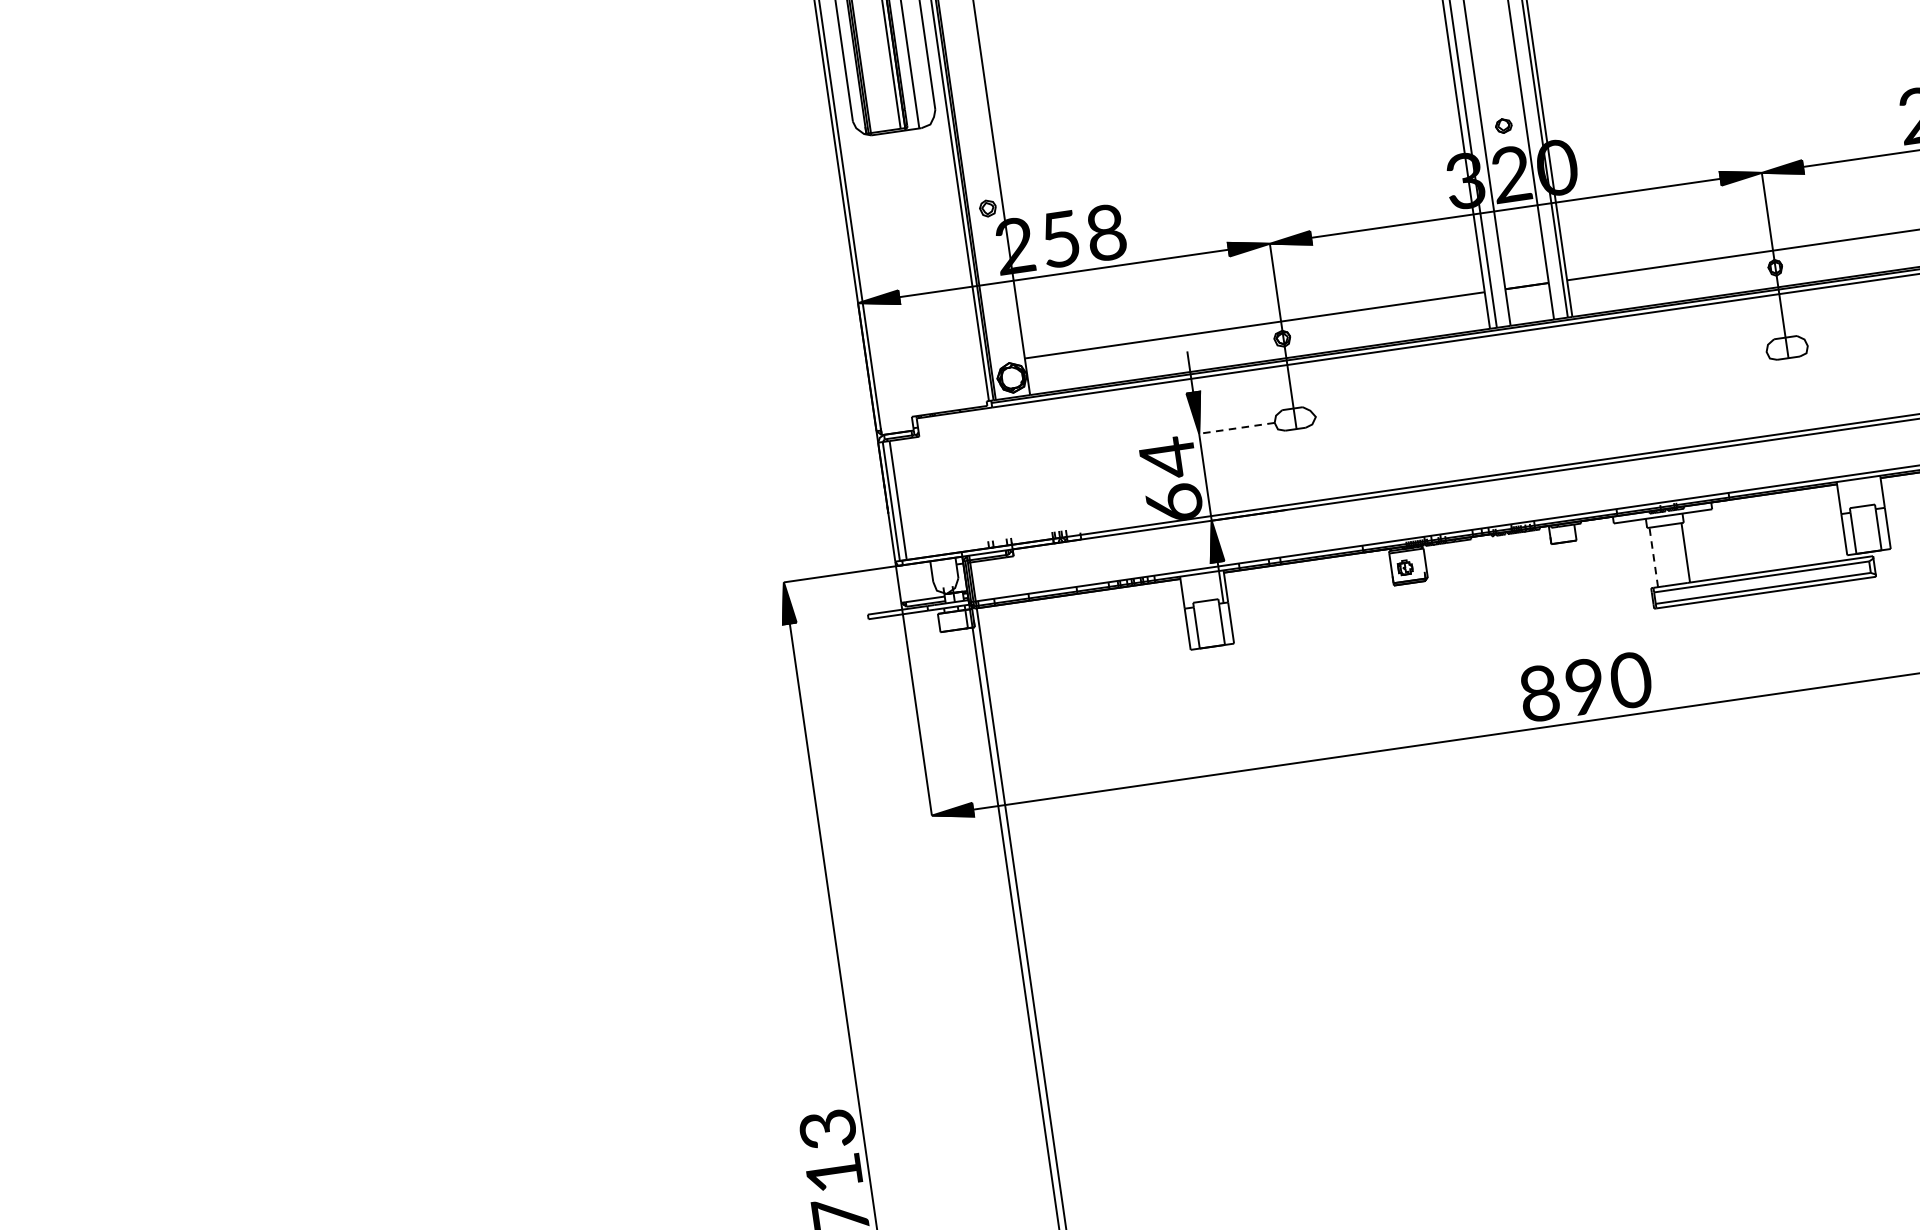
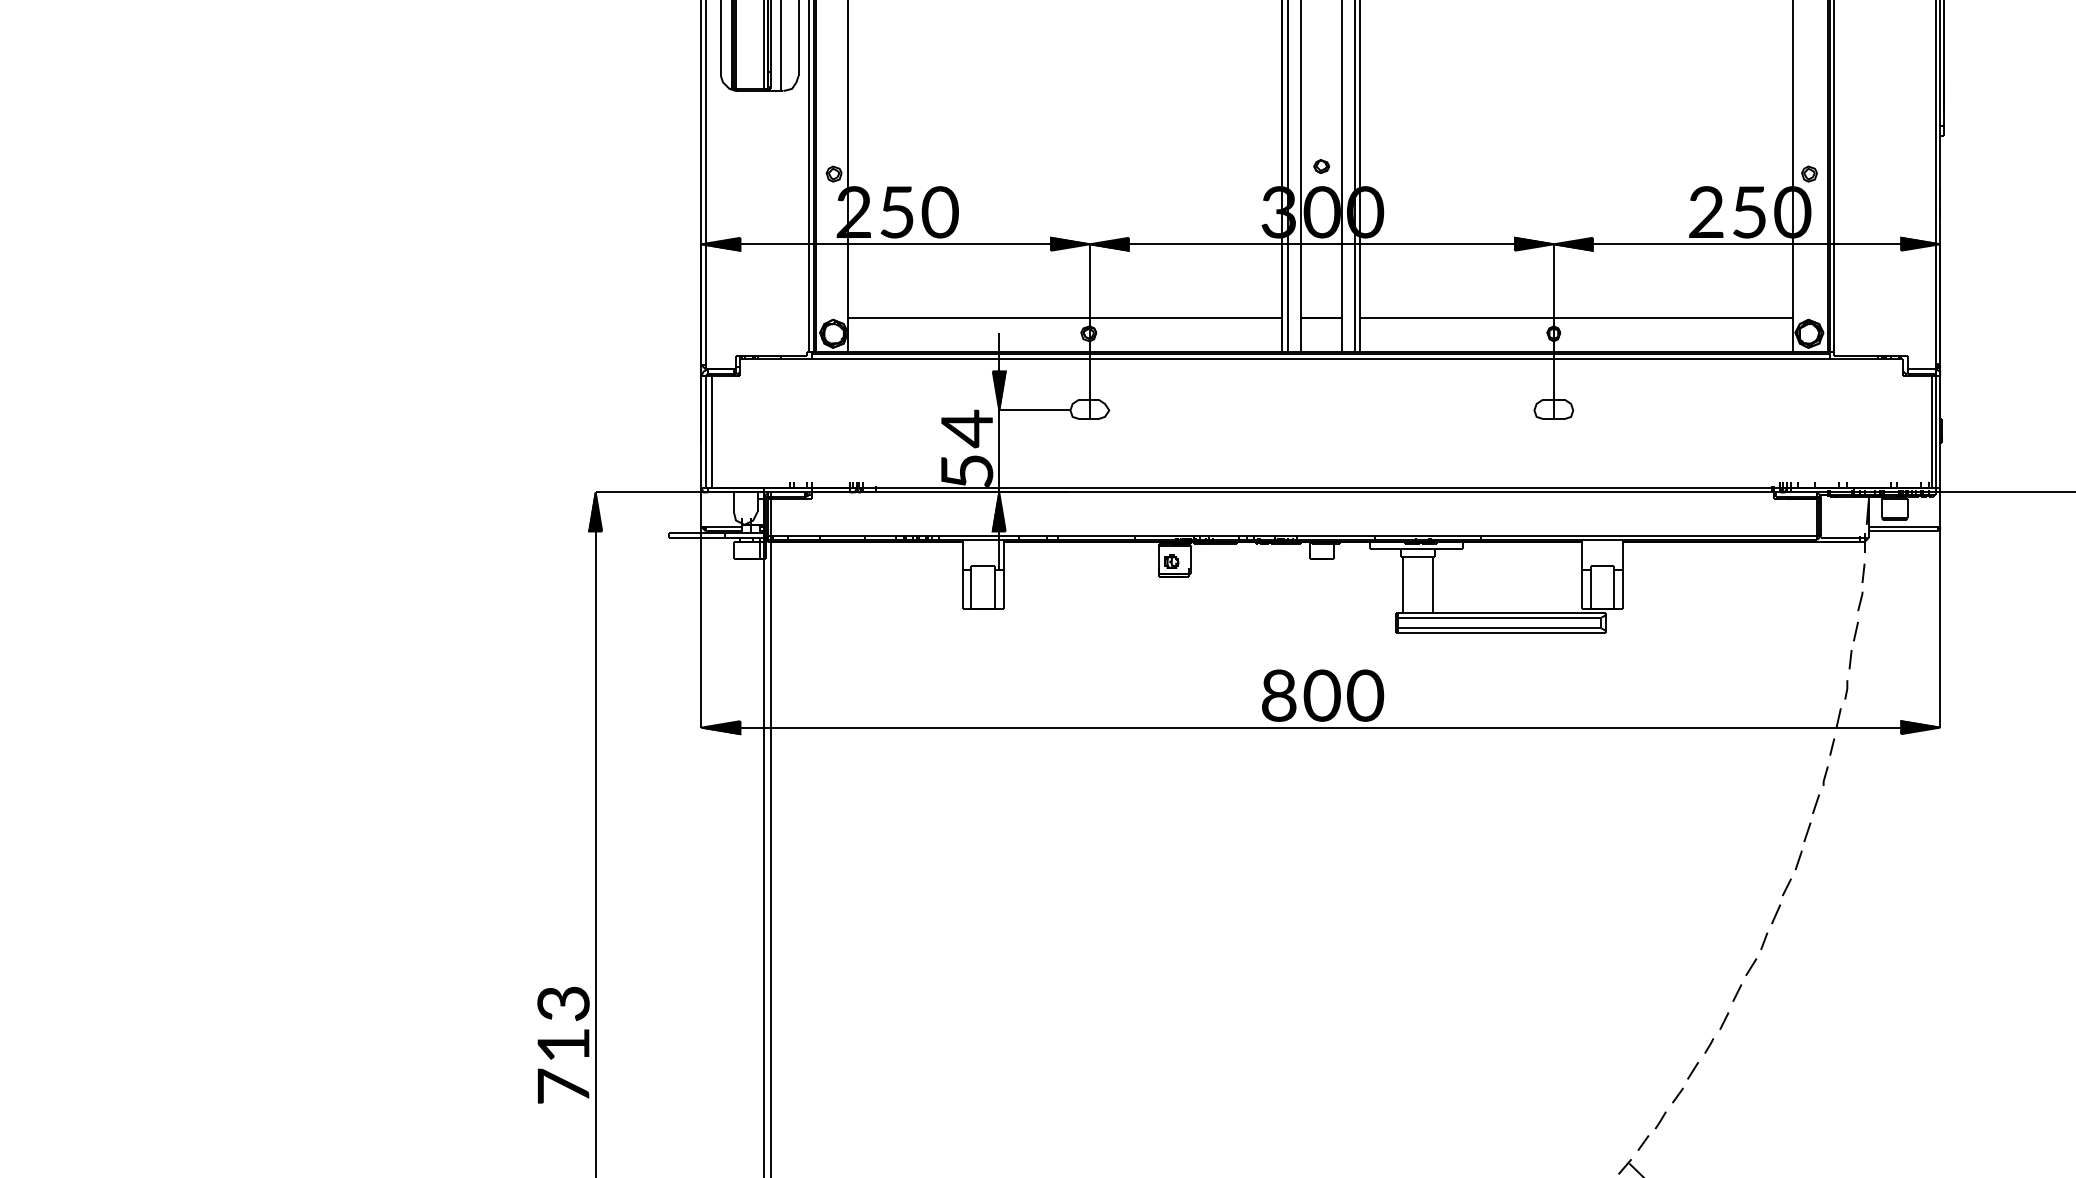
text: (1510, 174) -> (1321, 212), 2 -> 0
text: (1105, 233) -> (939, 212), 8 -> 0
line: (1236, 428) -> (1034, 410), dashed -> solid
text: (1174, 502) -> (967, 470), 6 -> 5
line: (1653, 556) -> (1402, 584), dashed -> solid
text: (1584, 686) -> (1321, 695), 9 -> 0

